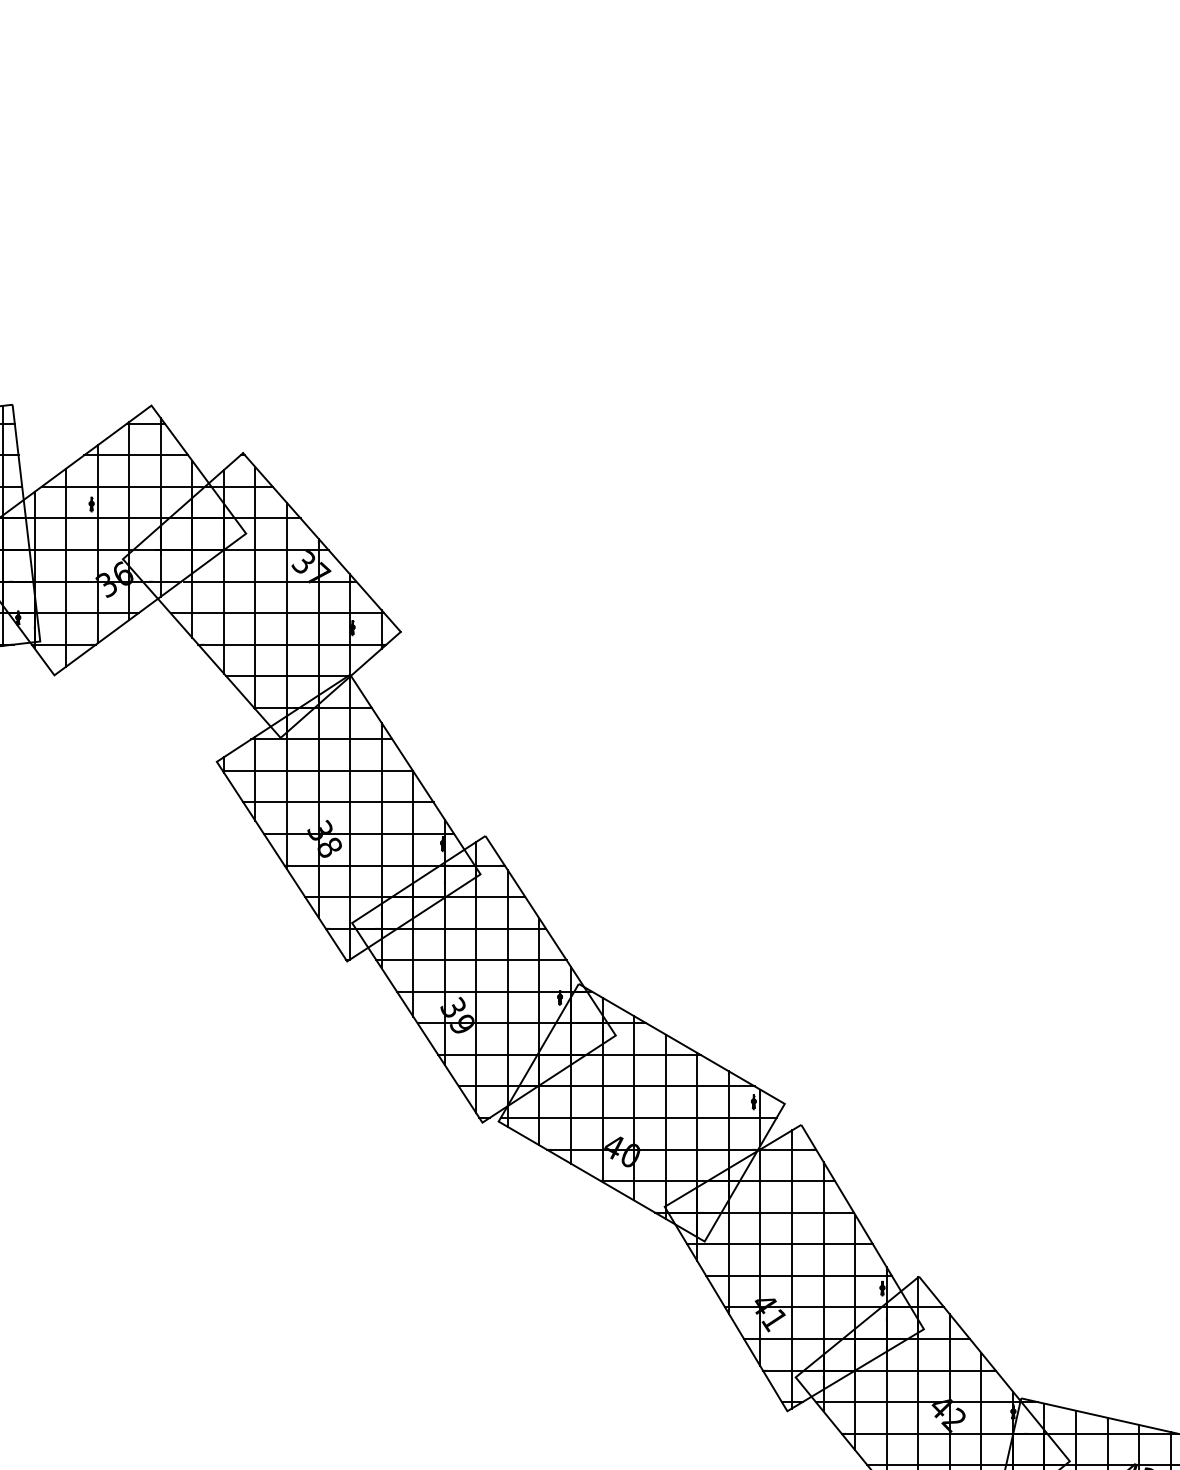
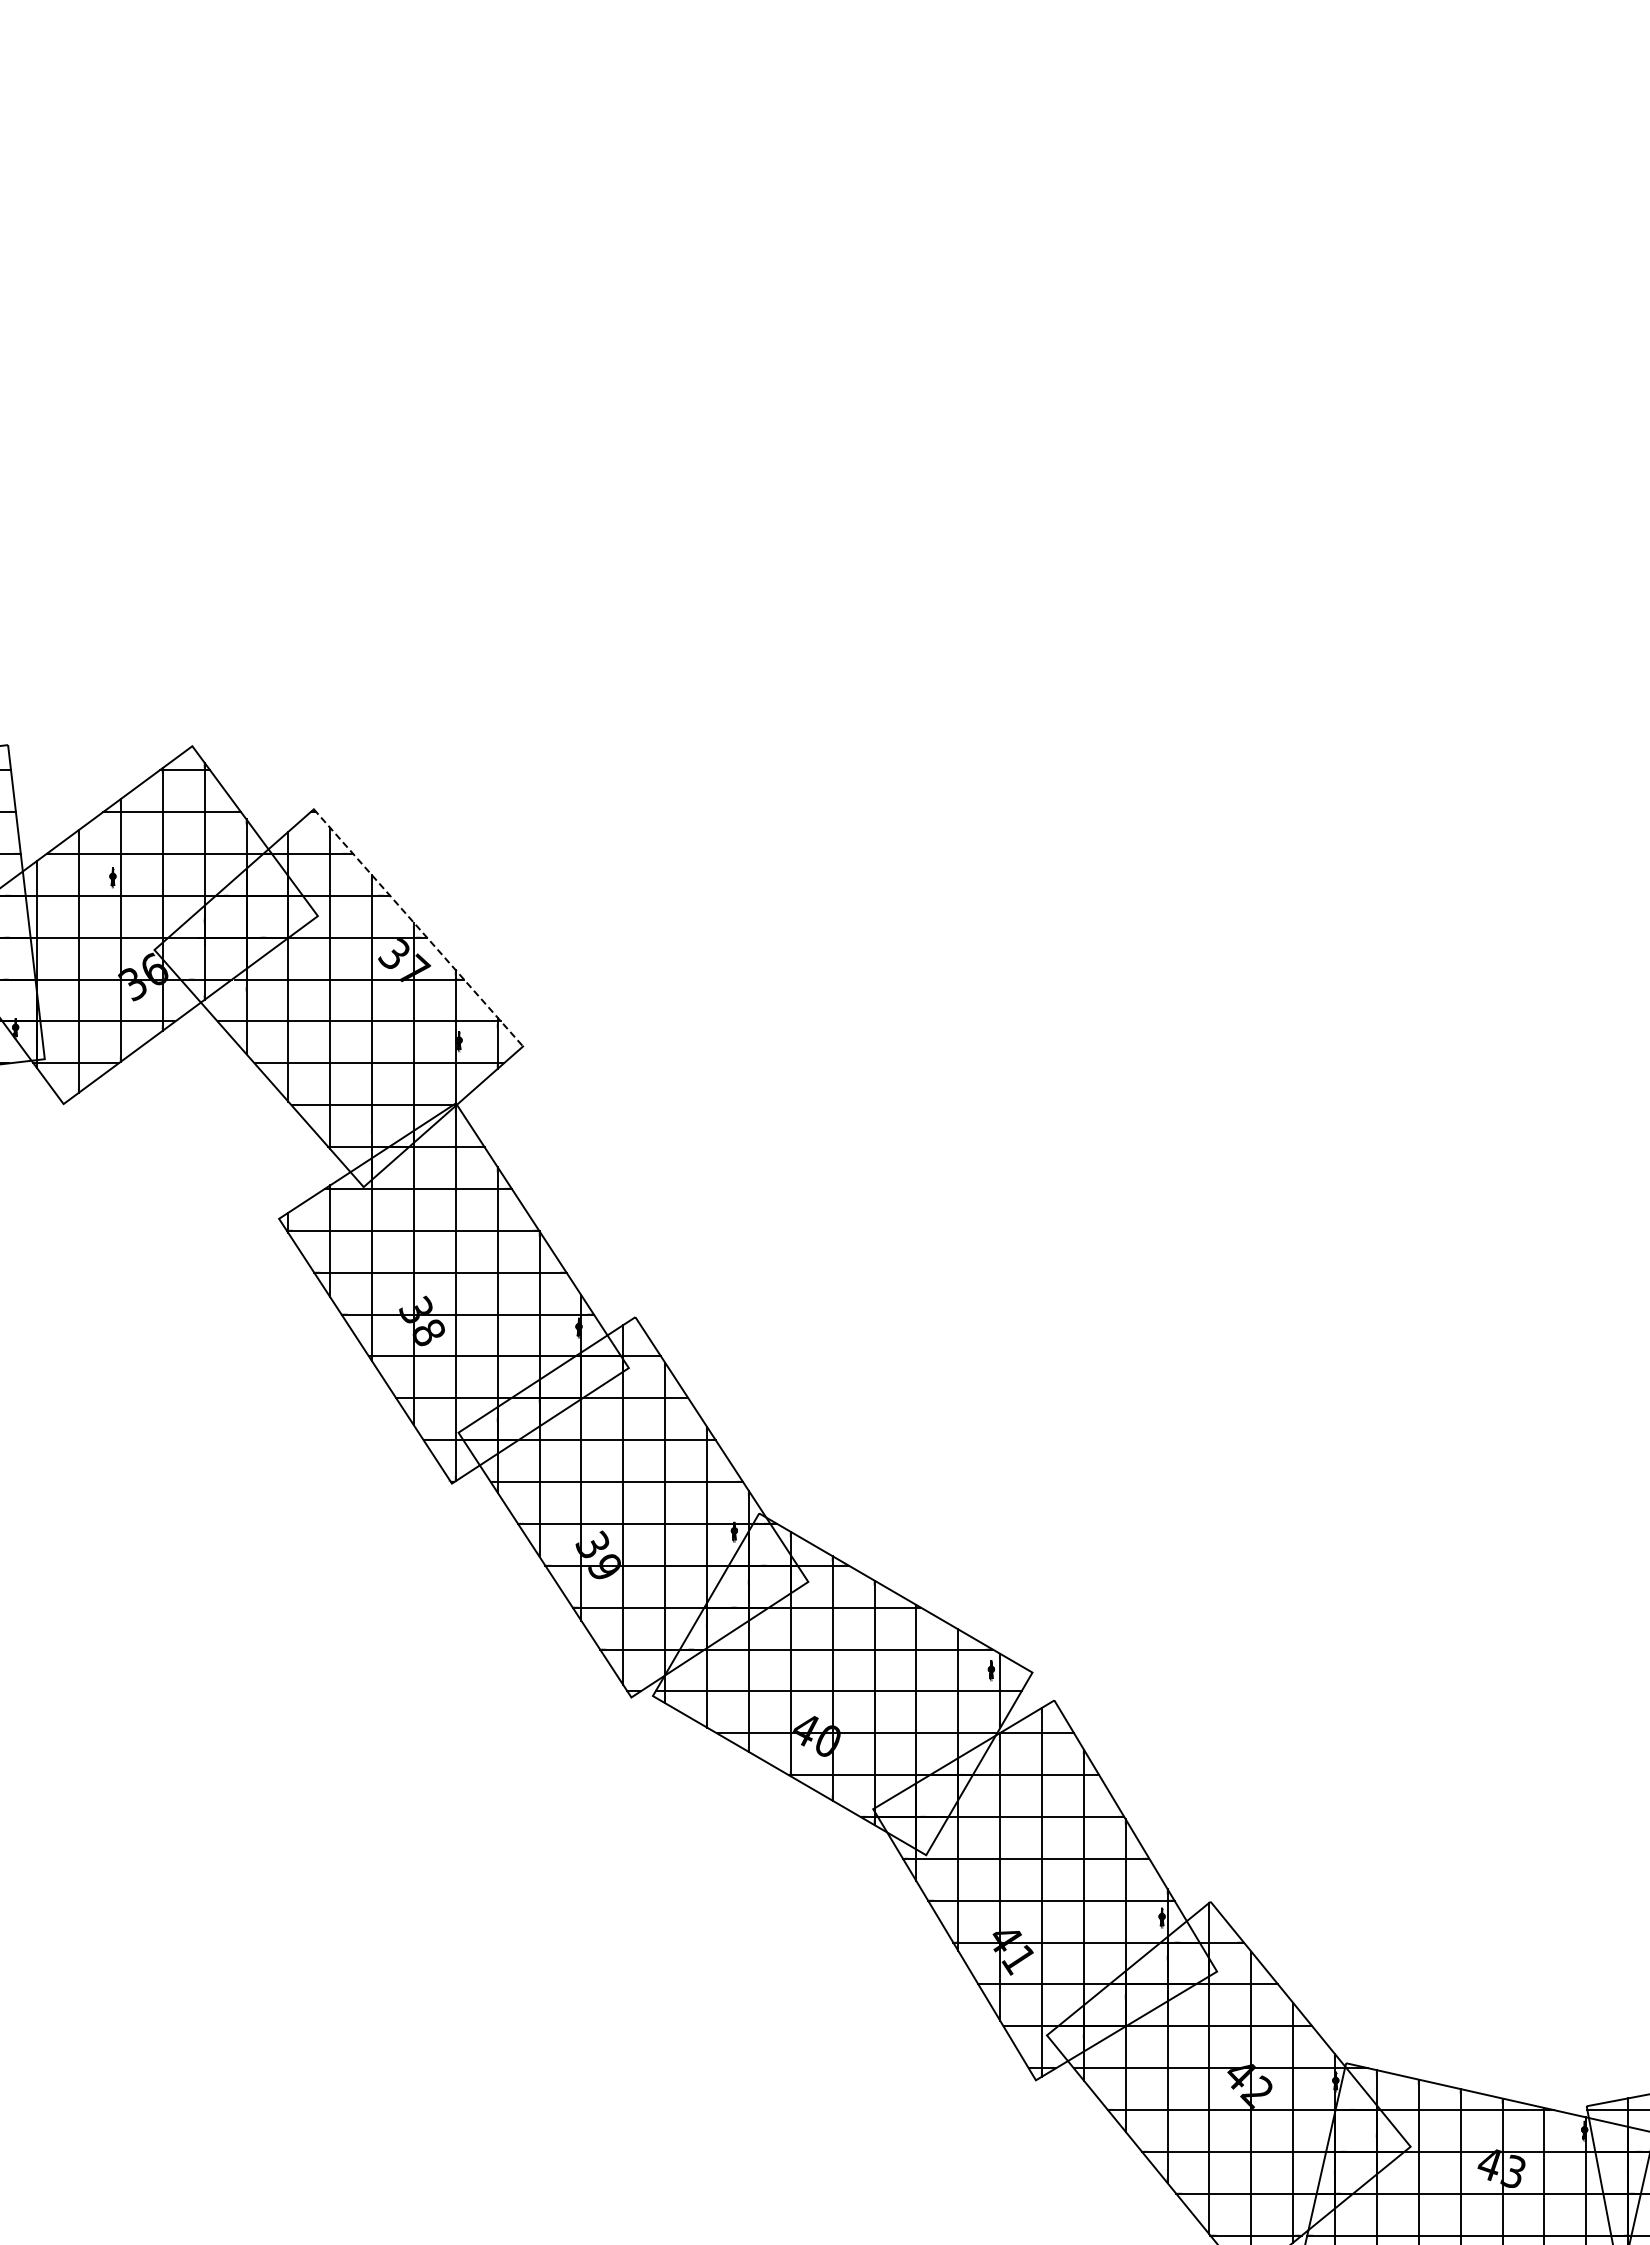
line: (321, 542) -> (418, 928), solid -> dashed

